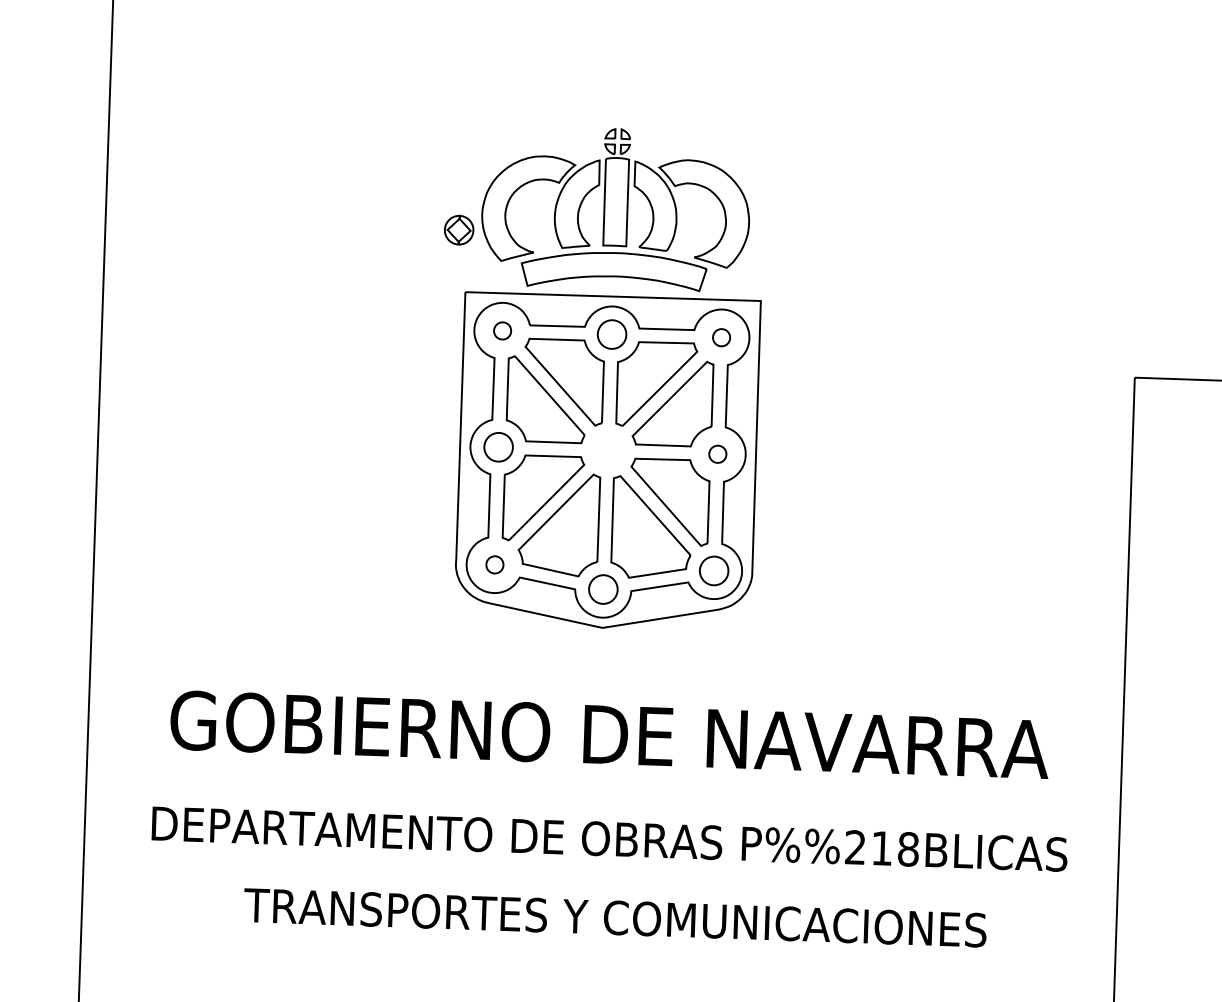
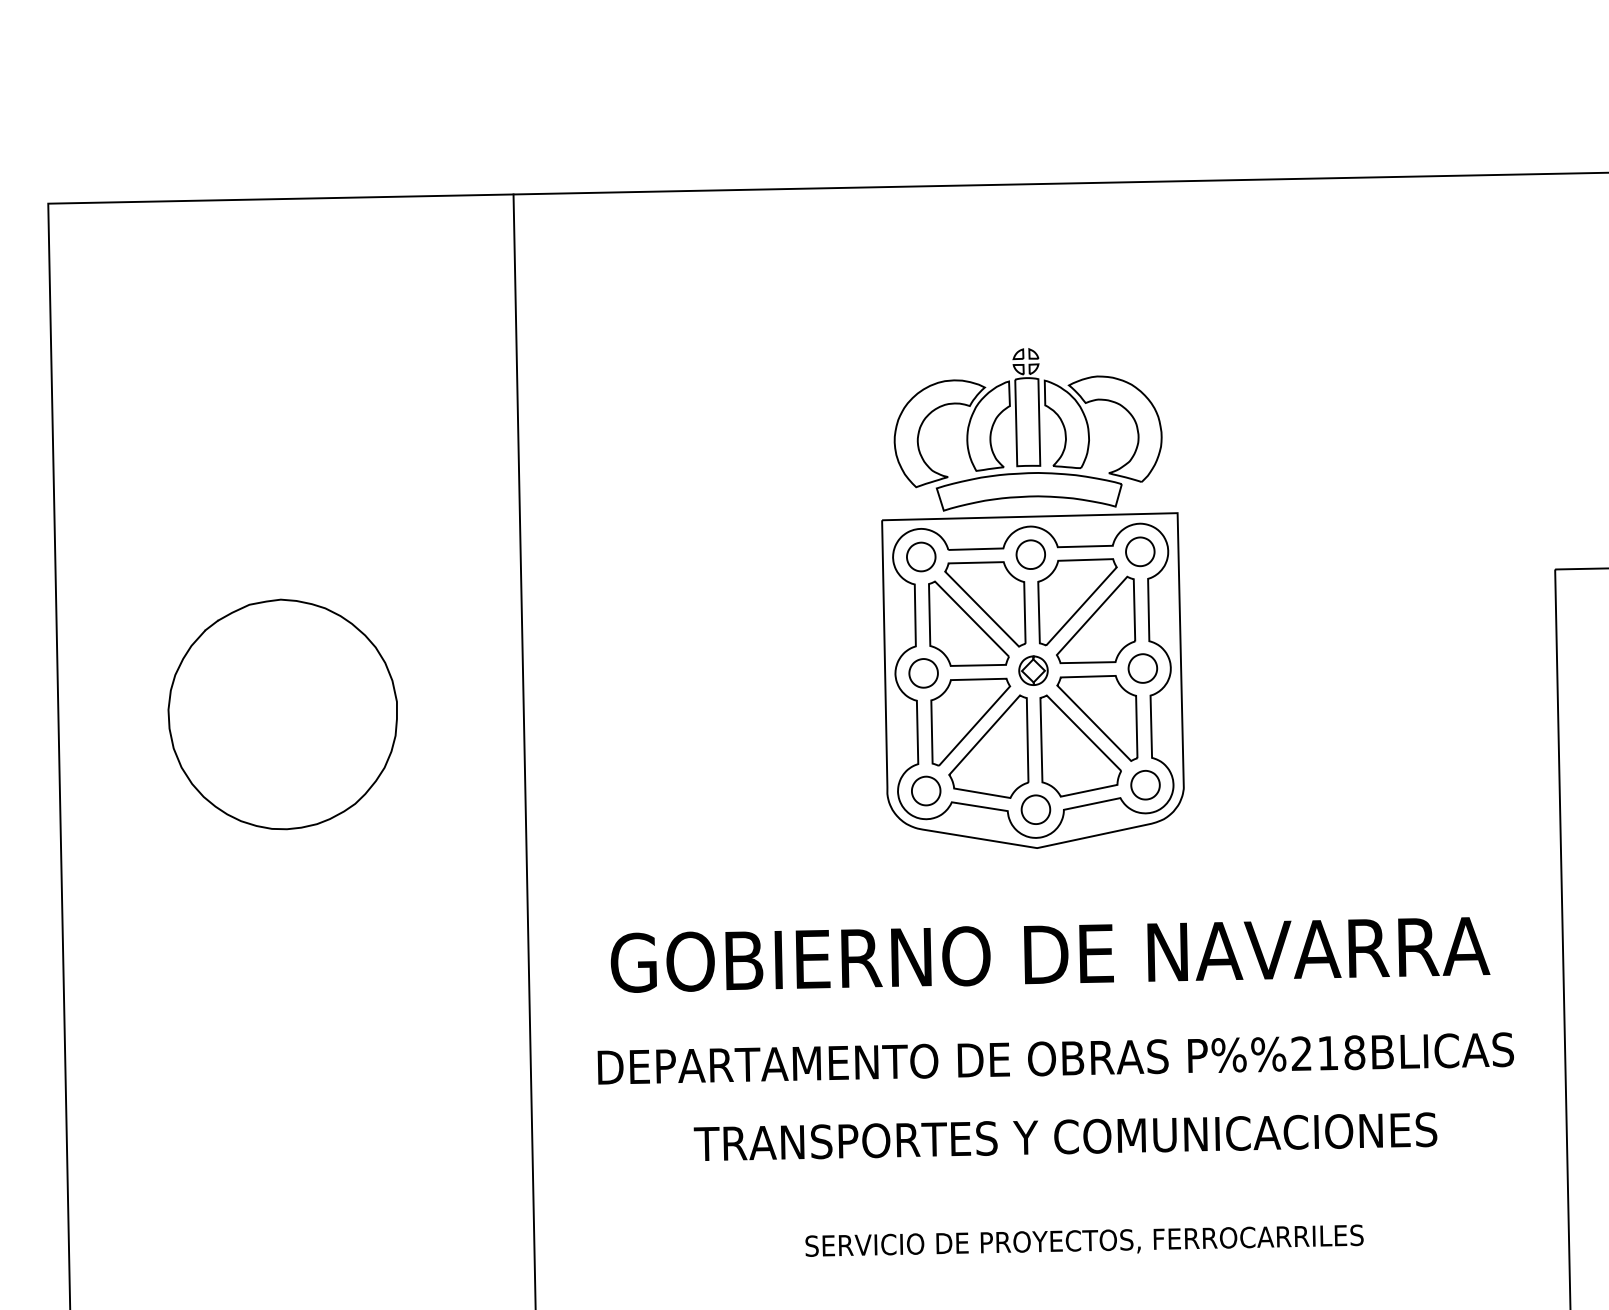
part: (459, 229) -> (1033, 670), moved
part: (502, 330) -> (921, 556), size x1.67
part: (721, 337) -> (1140, 551), size x1.67
part: (717, 454) -> (1142, 668), size x1.67
part: (495, 564) -> (926, 790), size x1.67

